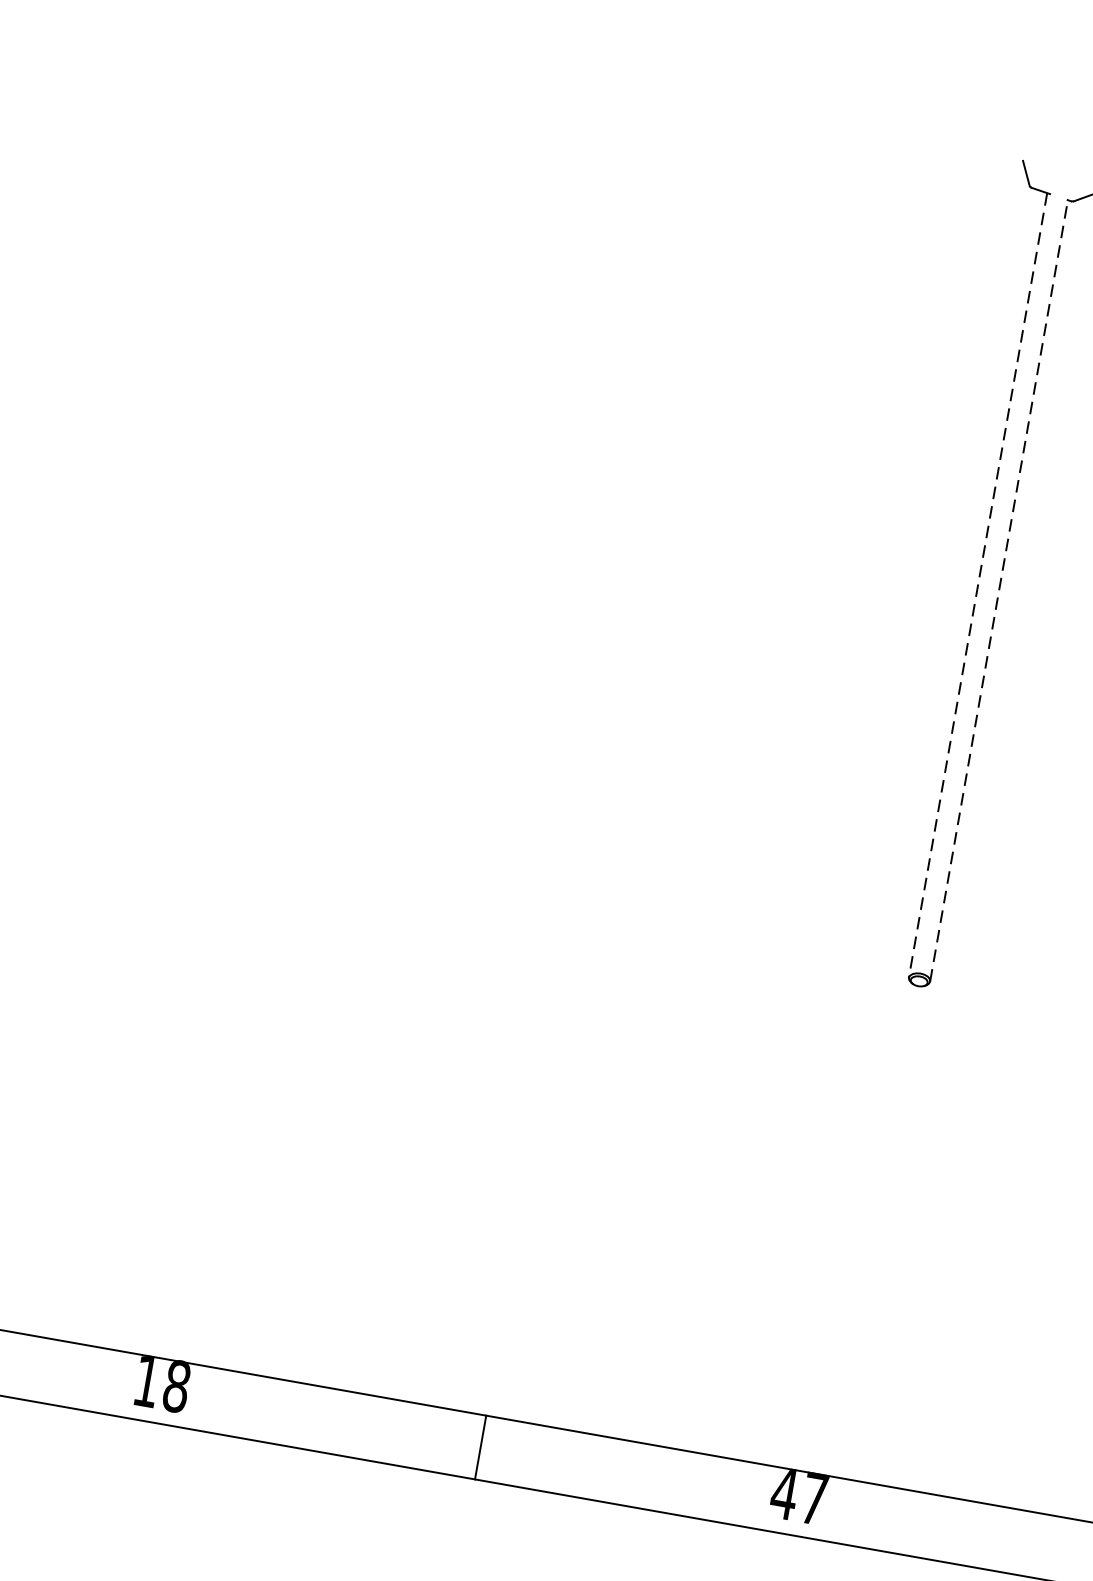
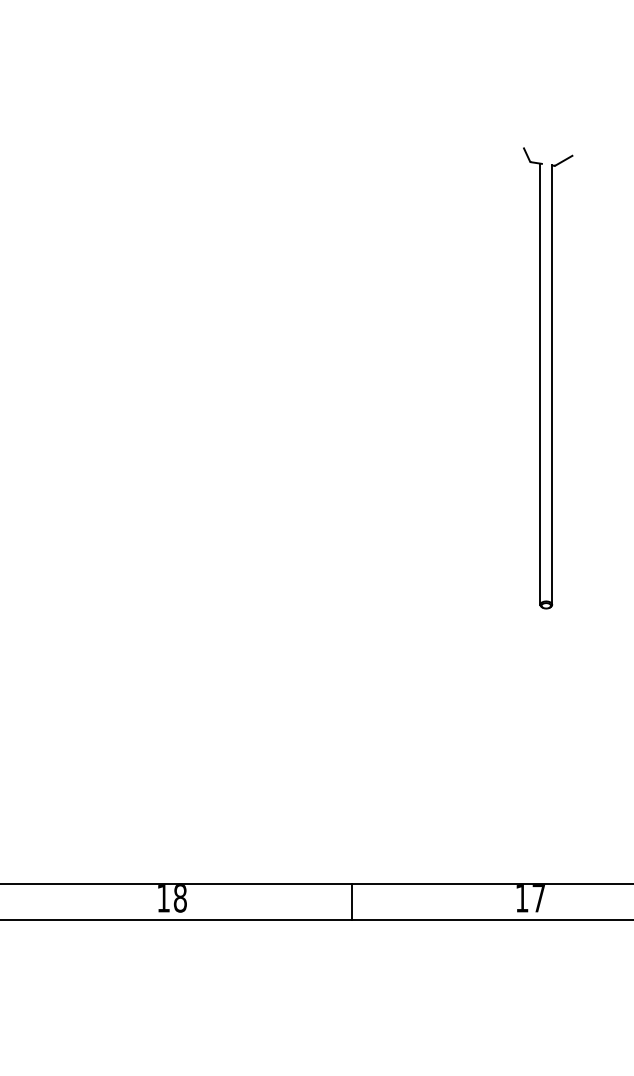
line: (978, 585) -> (540, 384), dashed -> solid
line: (999, 591) -> (552, 385), dashed -> solid
text: (785, 1494) -> (522, 898), 47 -> 17

